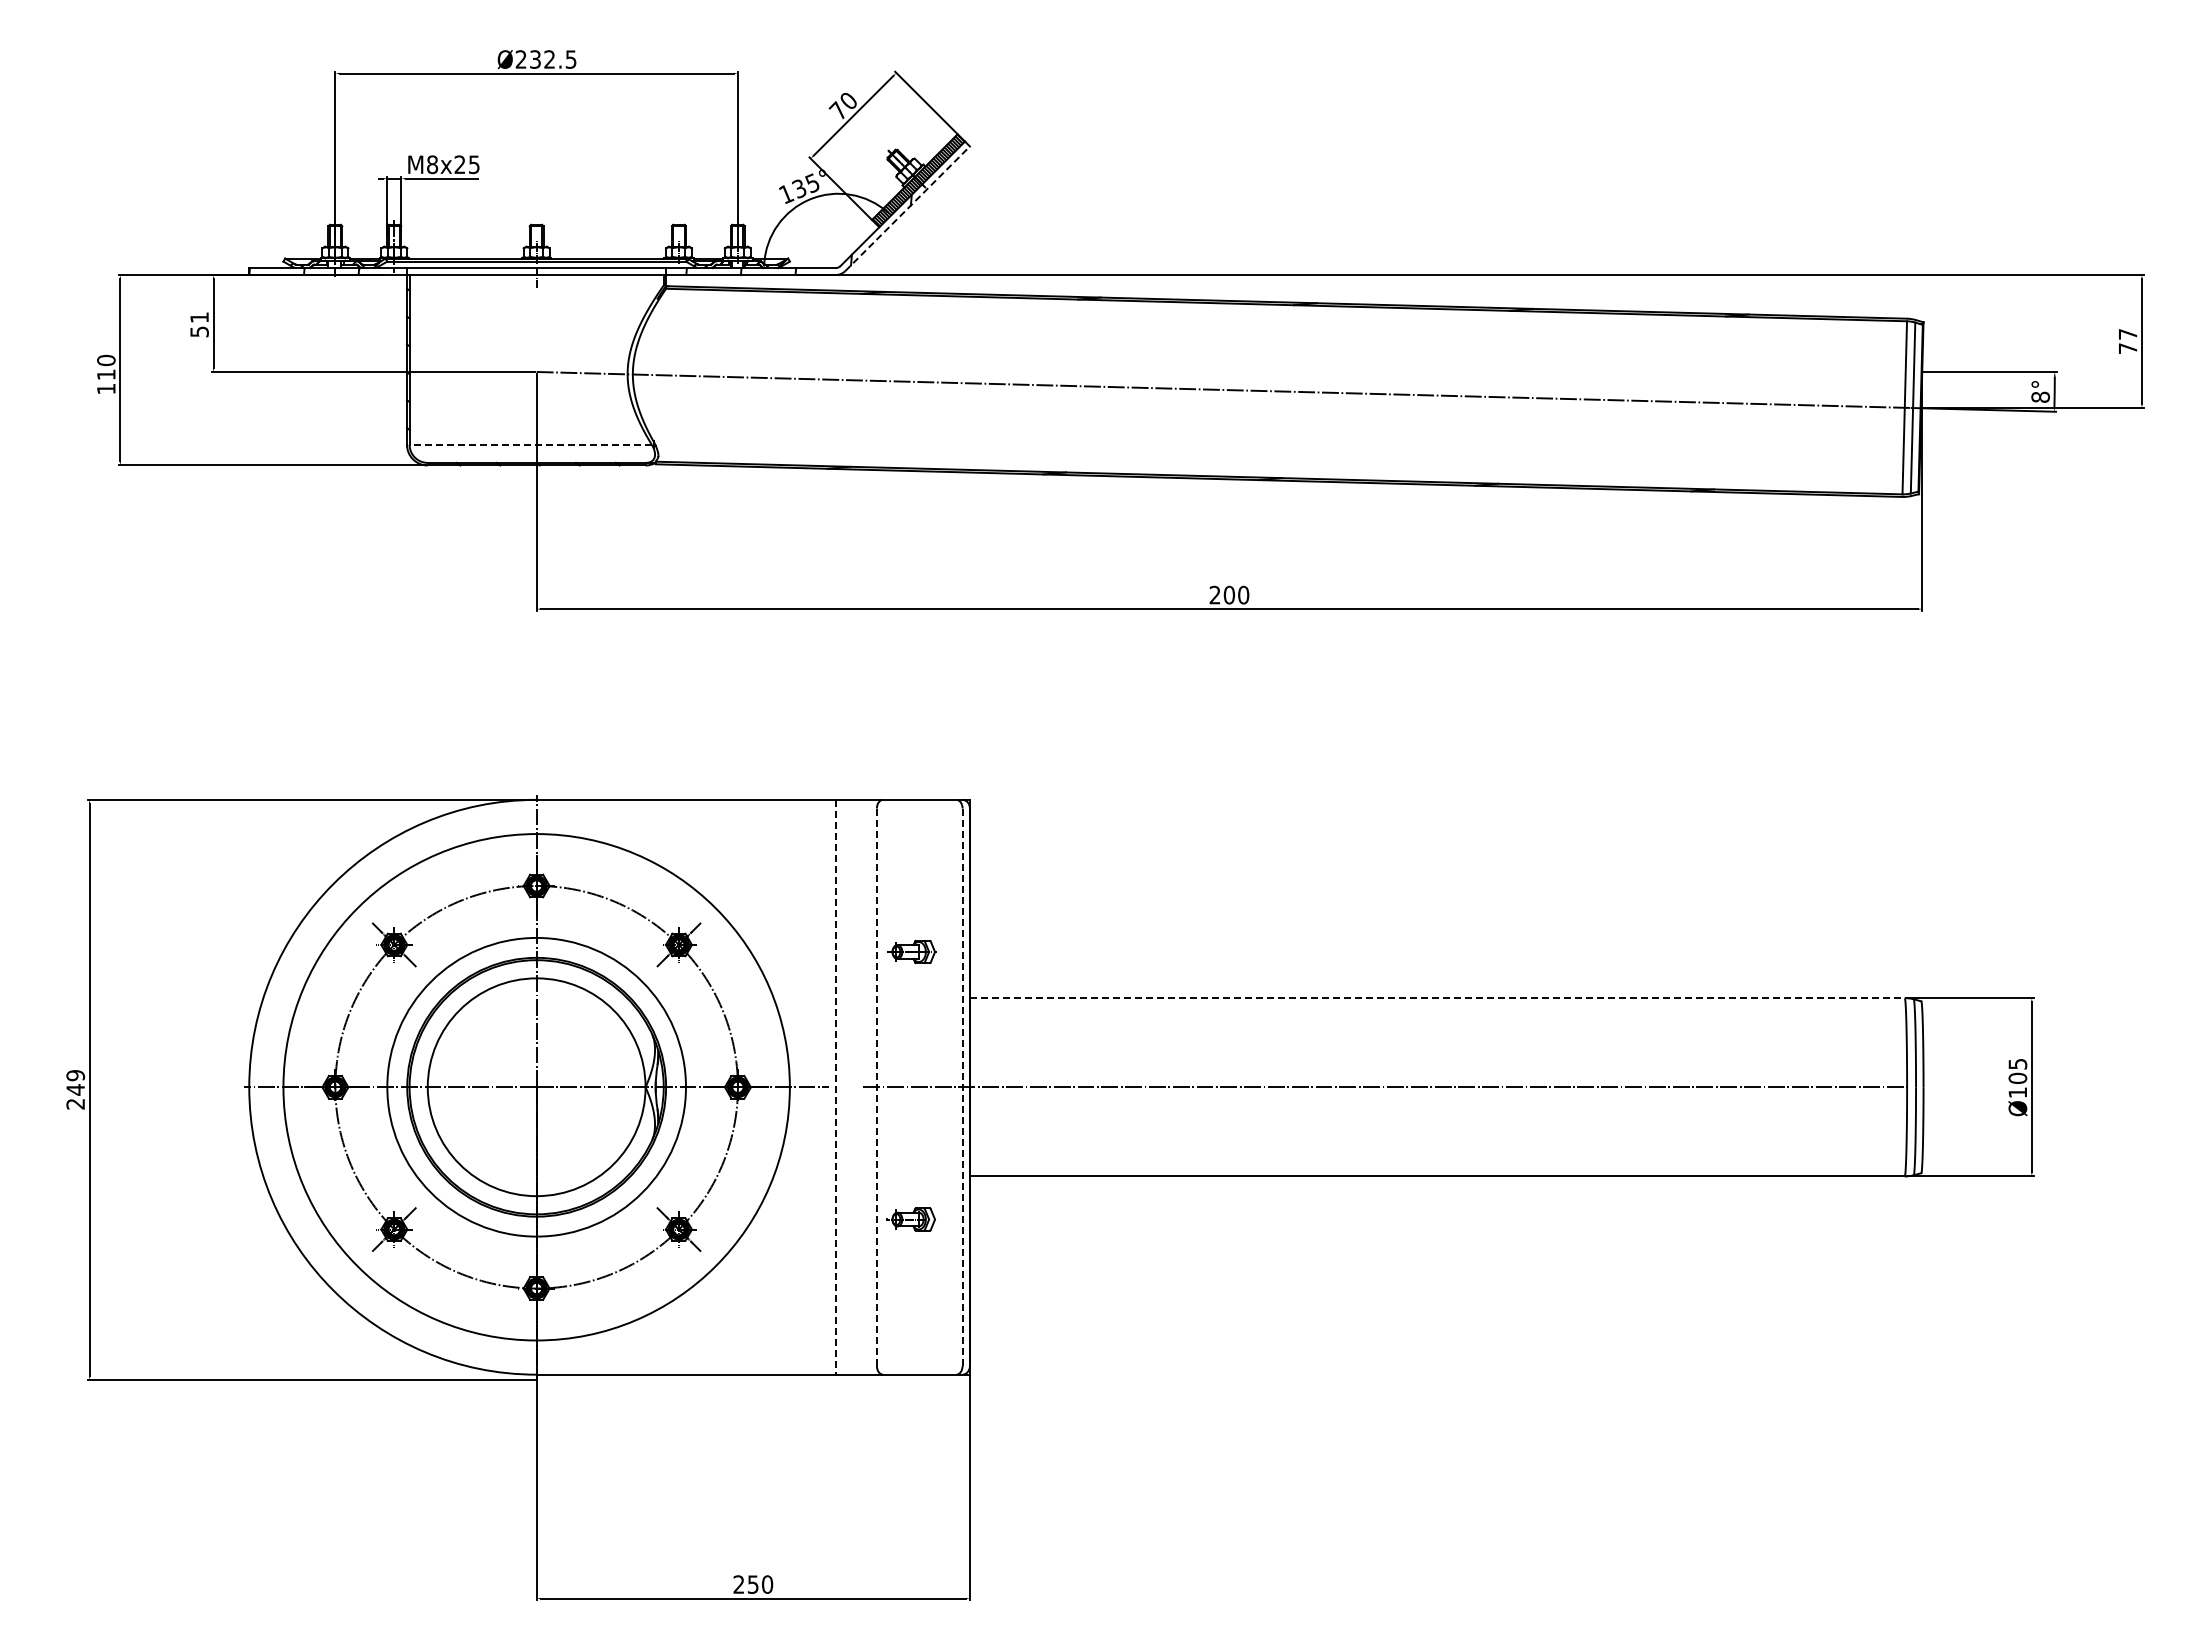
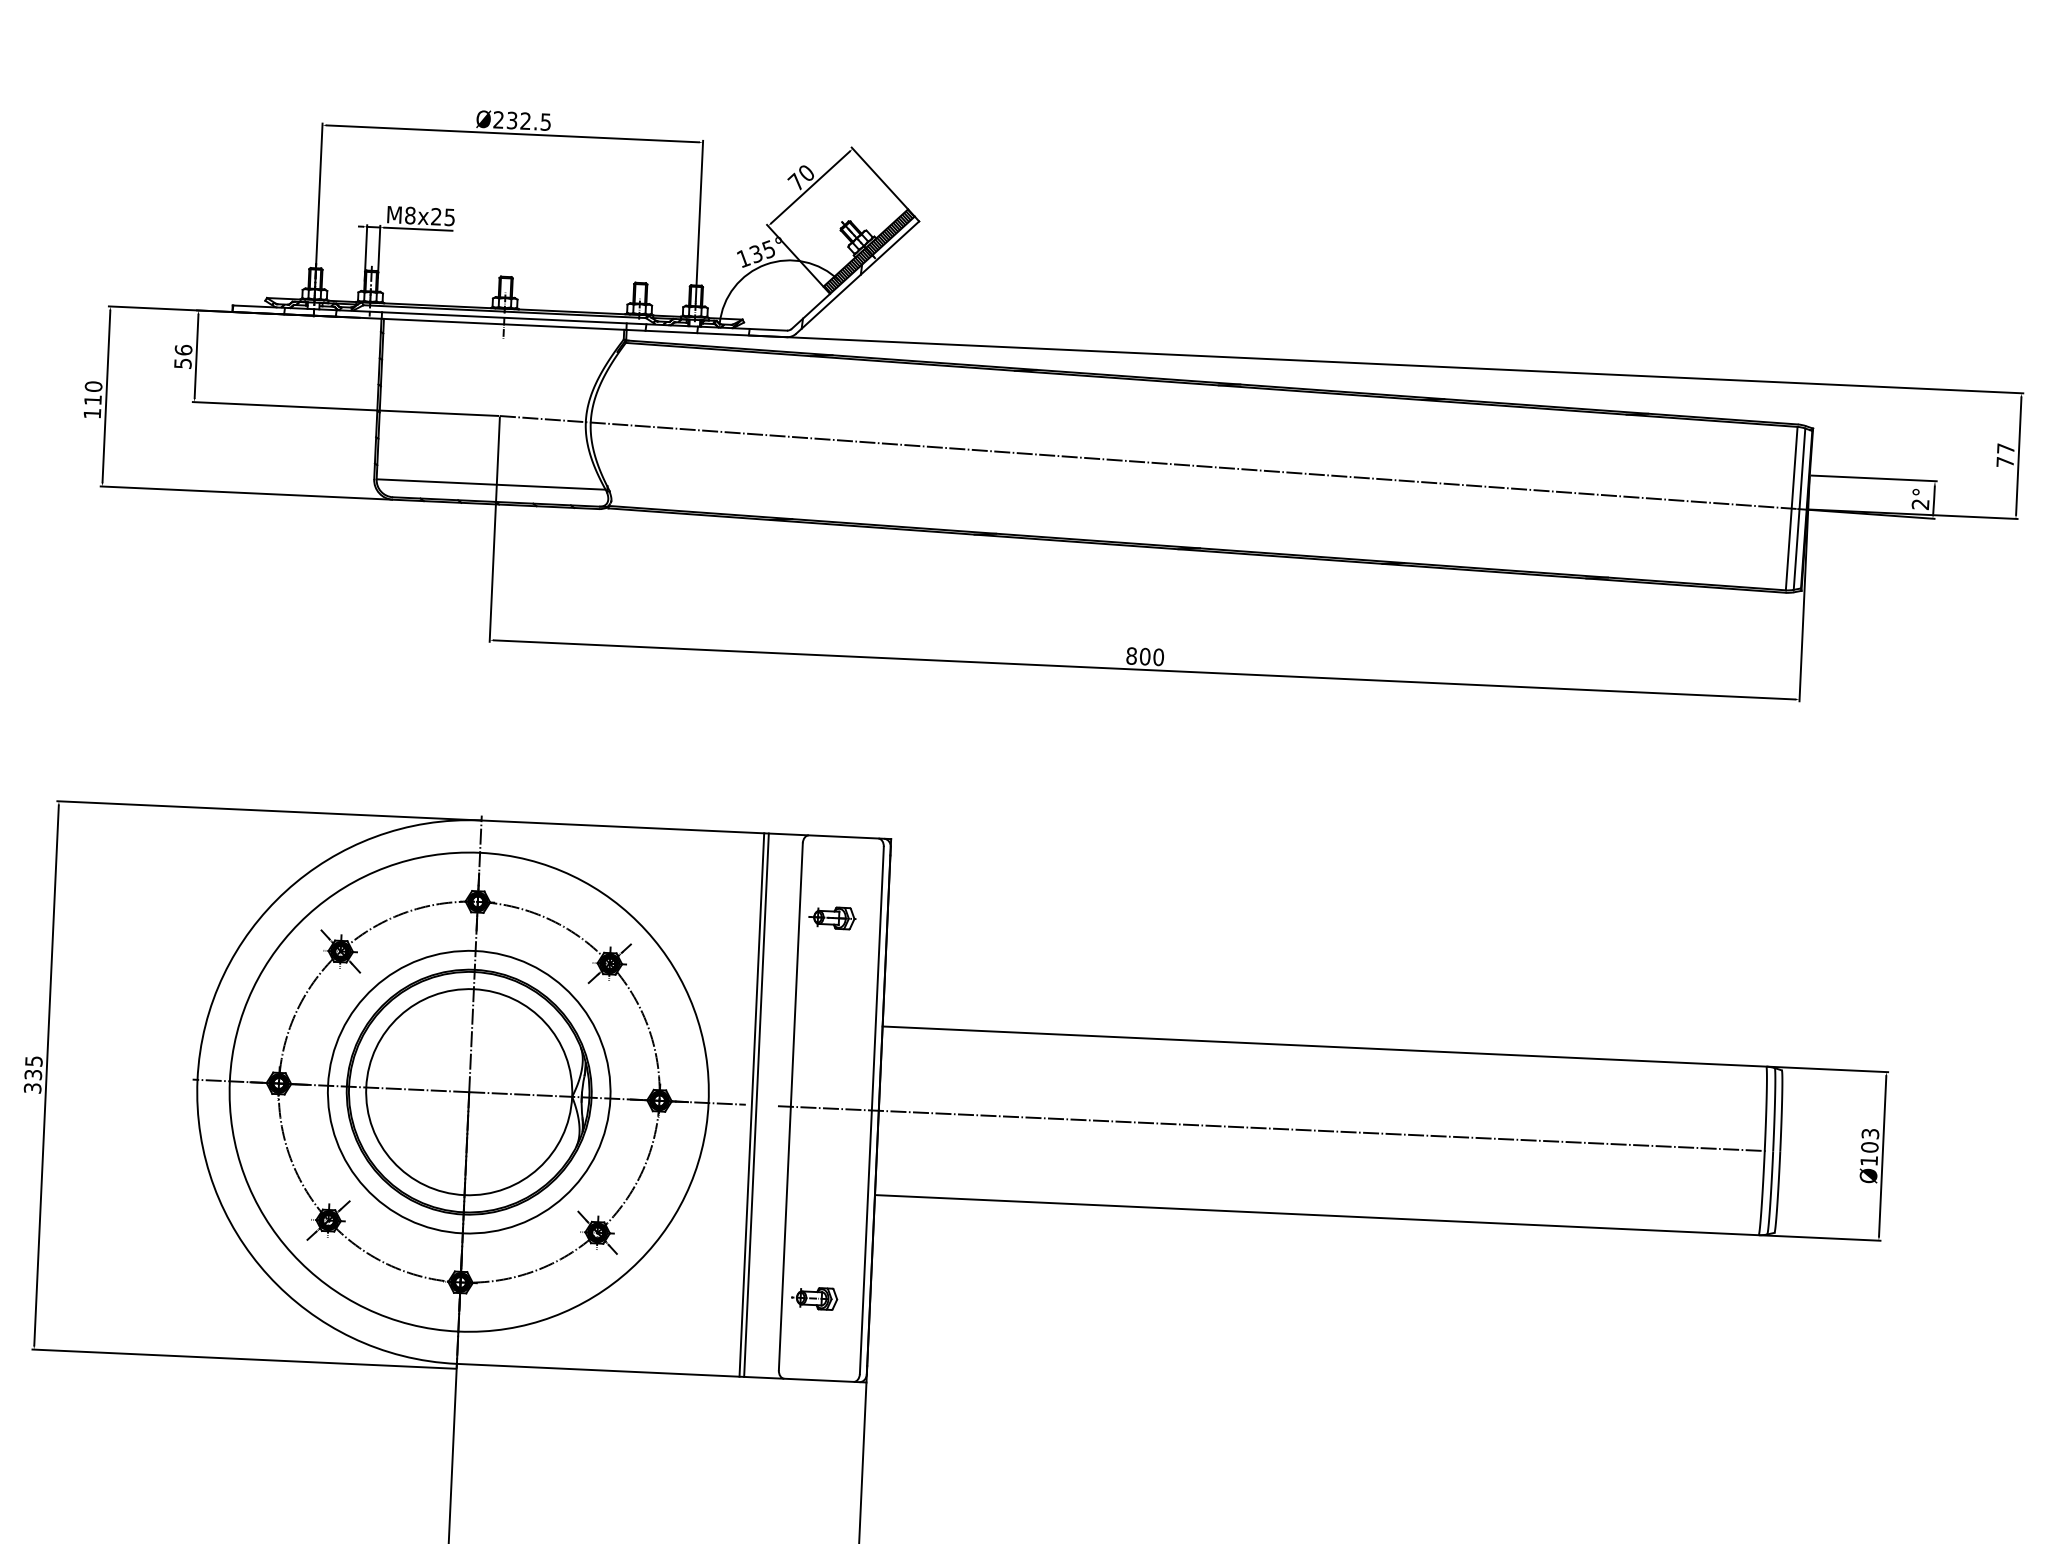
line: (908, 208) -> (858, 277), dashed -> solid
text: (199, 317) -> (183, 350), 51 -> 56
text: (2040, 396) -> (1920, 503), 8° -> 2°
line: (530, 444) -> (490, 484), dashed -> solid
text: (1214, 594) -> (1131, 655), 200 -> 800
part: (911, 951) -> (832, 917), moved
line: (1437, 998) -> (1324, 1046), dashed -> solid
text: (2017, 1063) -> (1870, 1133), Ø105 -> Ø103
line: (840, 1086) -> (756, 1104), added
line: (835, 1087) -> (751, 1105), dashed -> solid
line: (876, 1087) -> (790, 1106), dashed -> solid
line: (962, 1087) -> (871, 1110), dashed -> solid
text: (75, 1089) -> (33, 1074), 249 -> 335
part: (910, 1219) -> (813, 1298), moved

